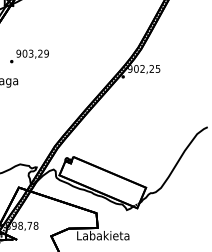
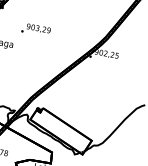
text: (29, 56) -> (36, 30), moved

